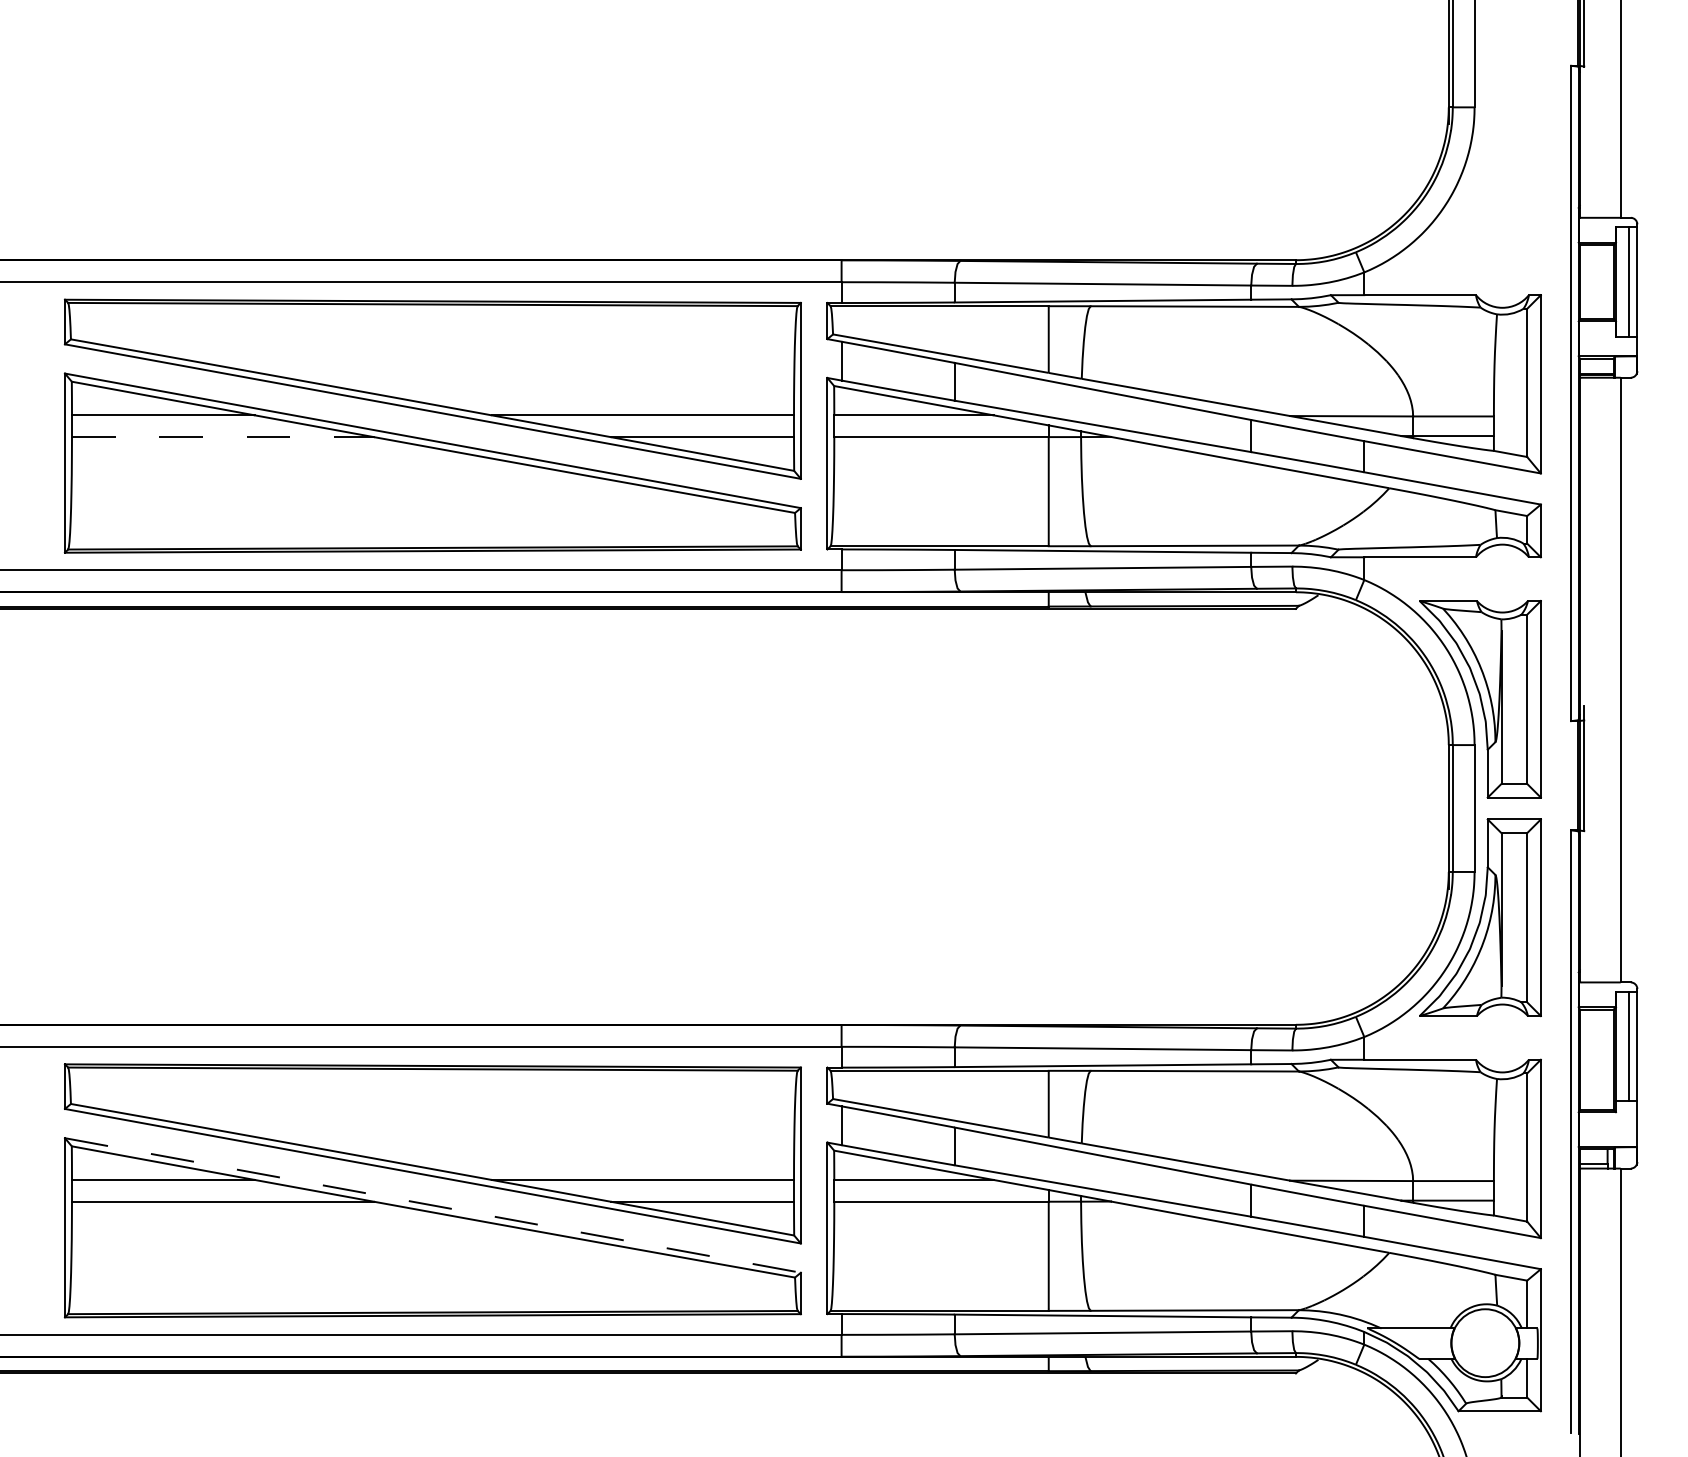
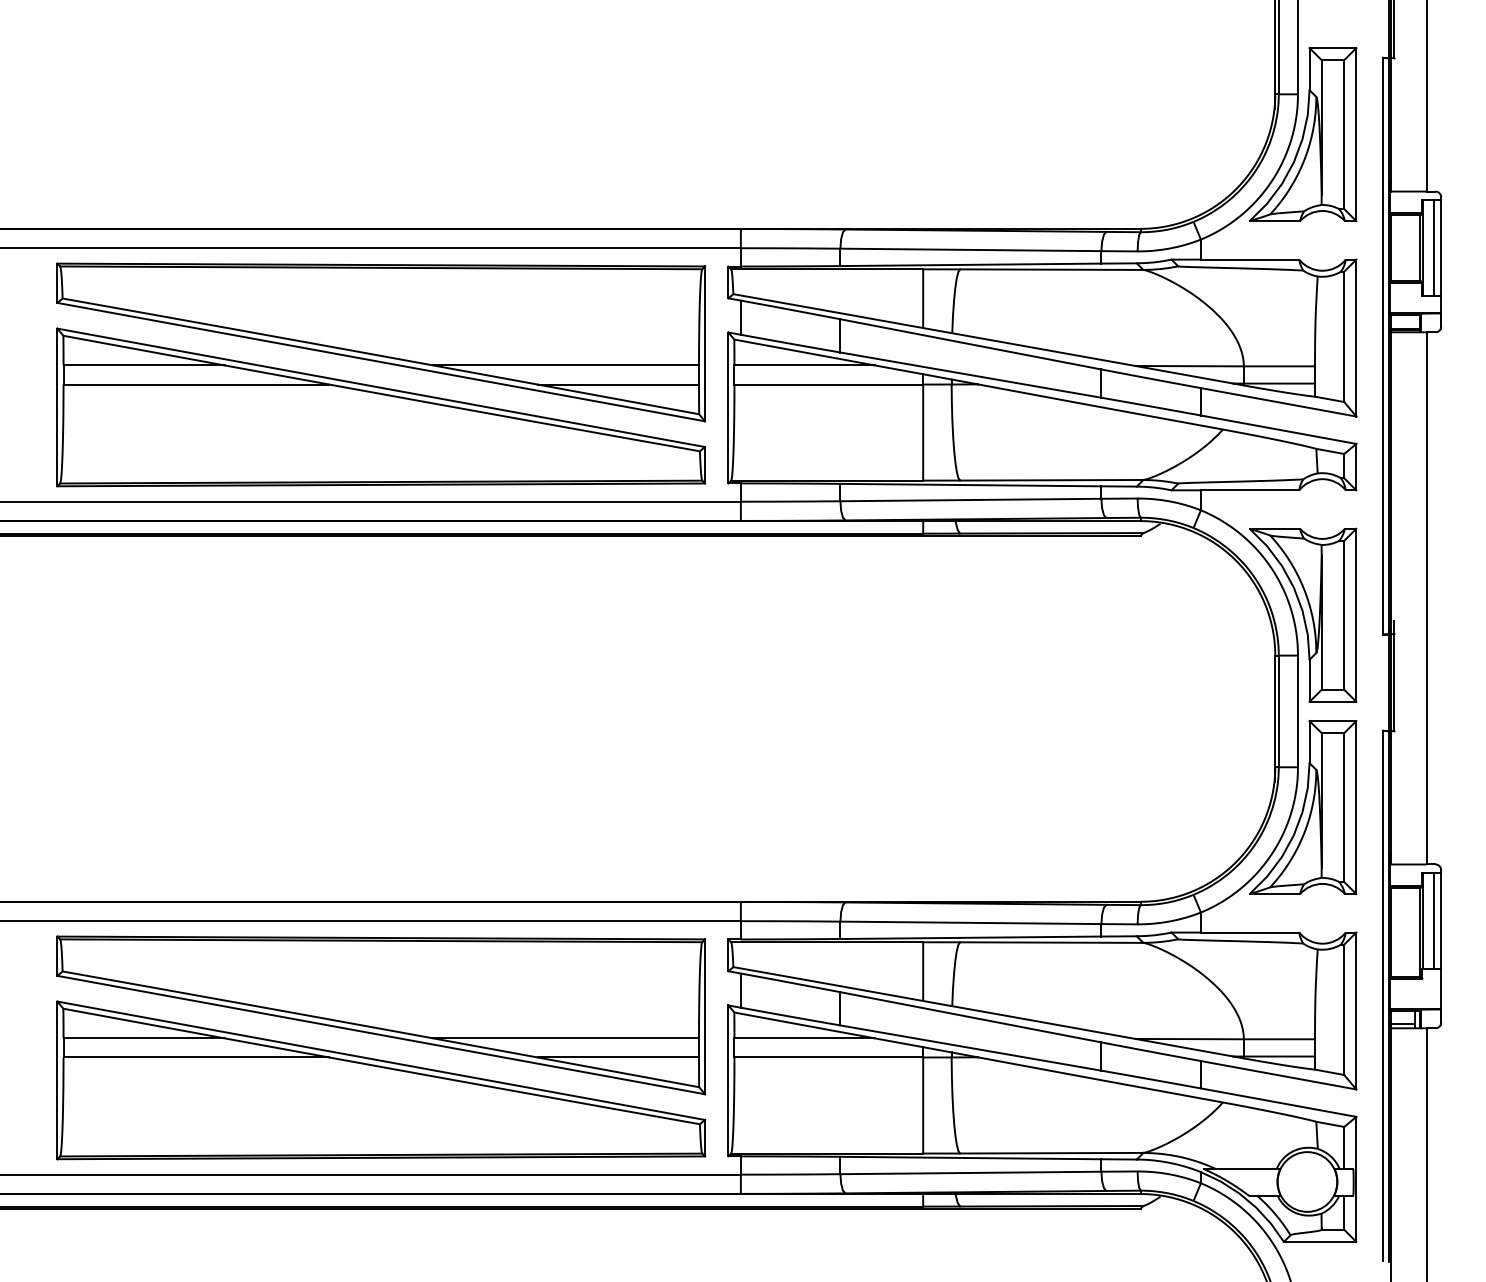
part: (1480, 152) -> (1303, 134), added
line: (222, 437) -> (196, 384), dashed -> solid
line: (433, 1205) -> (381, 1060), dashed -> solid

